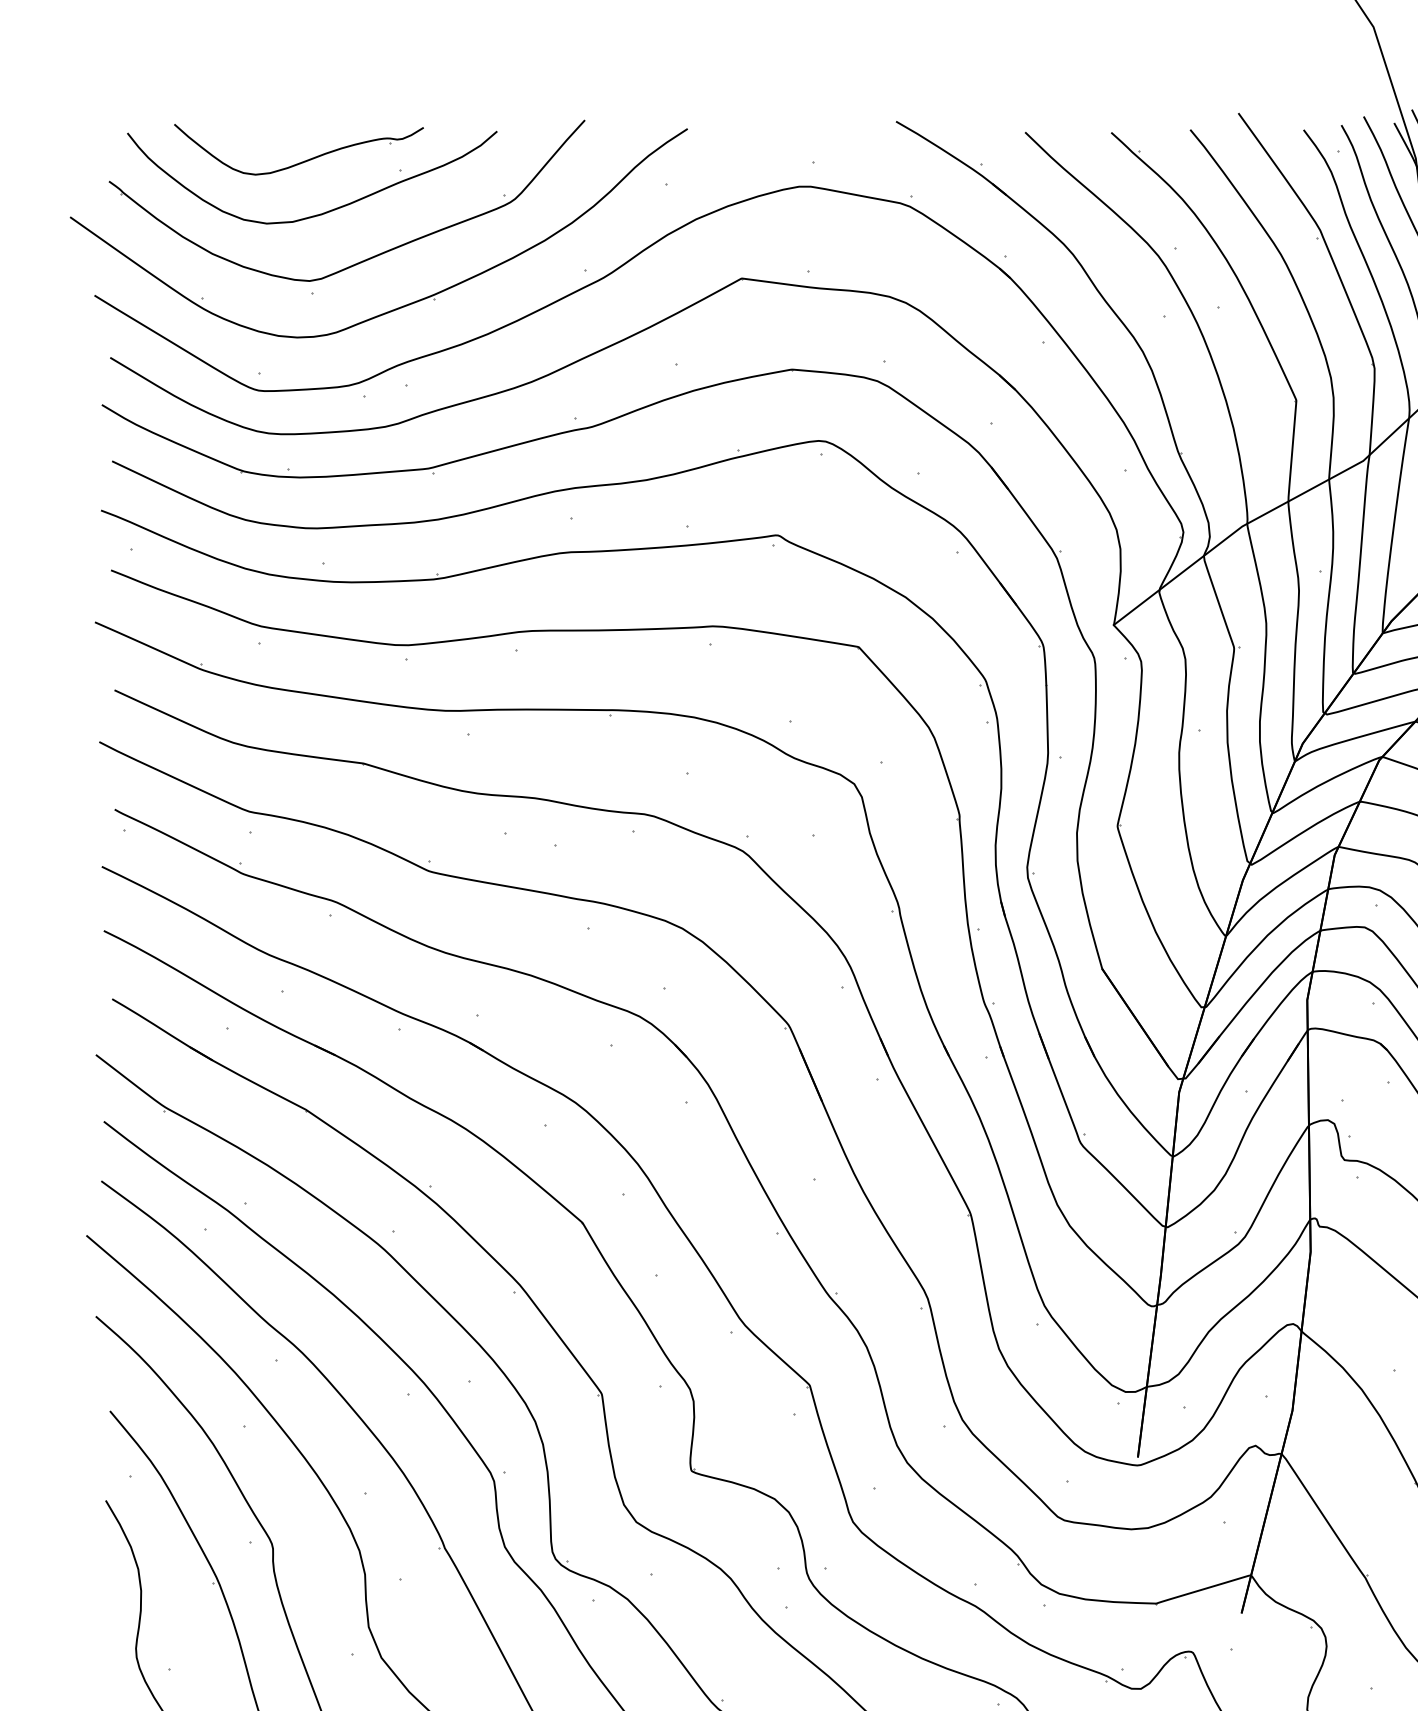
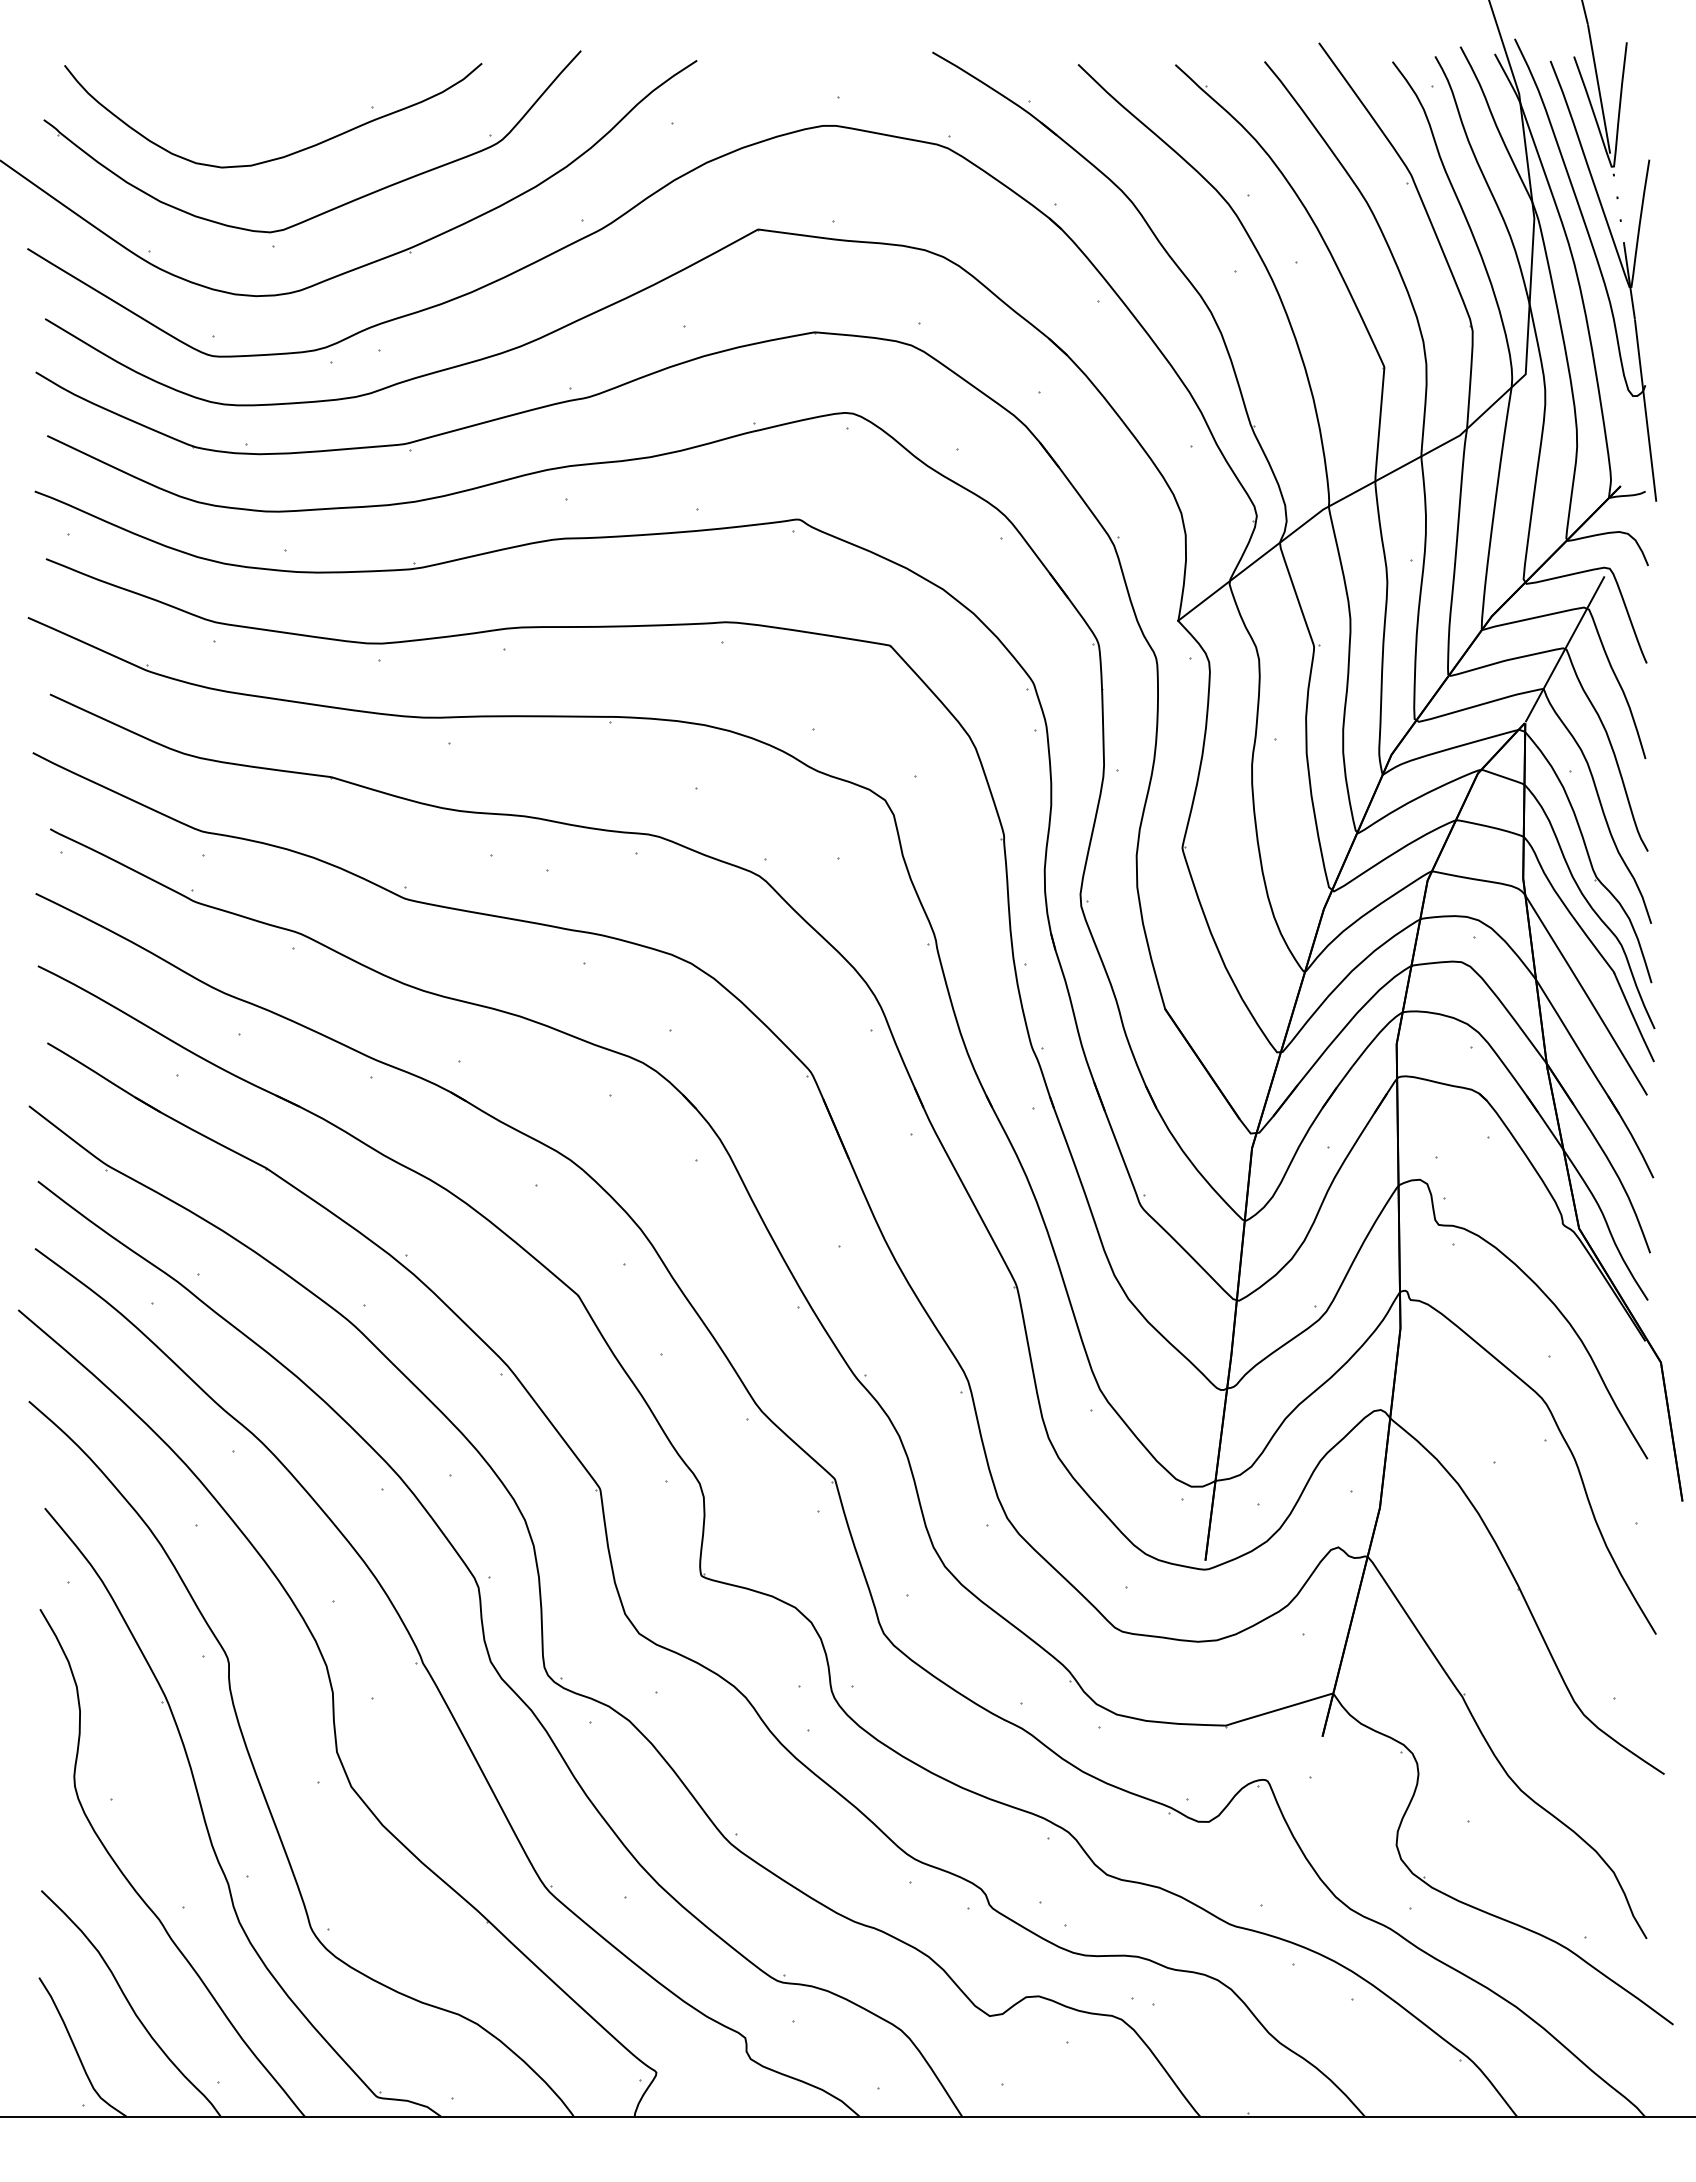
part: (301, 161) -> (261, 97), removed

